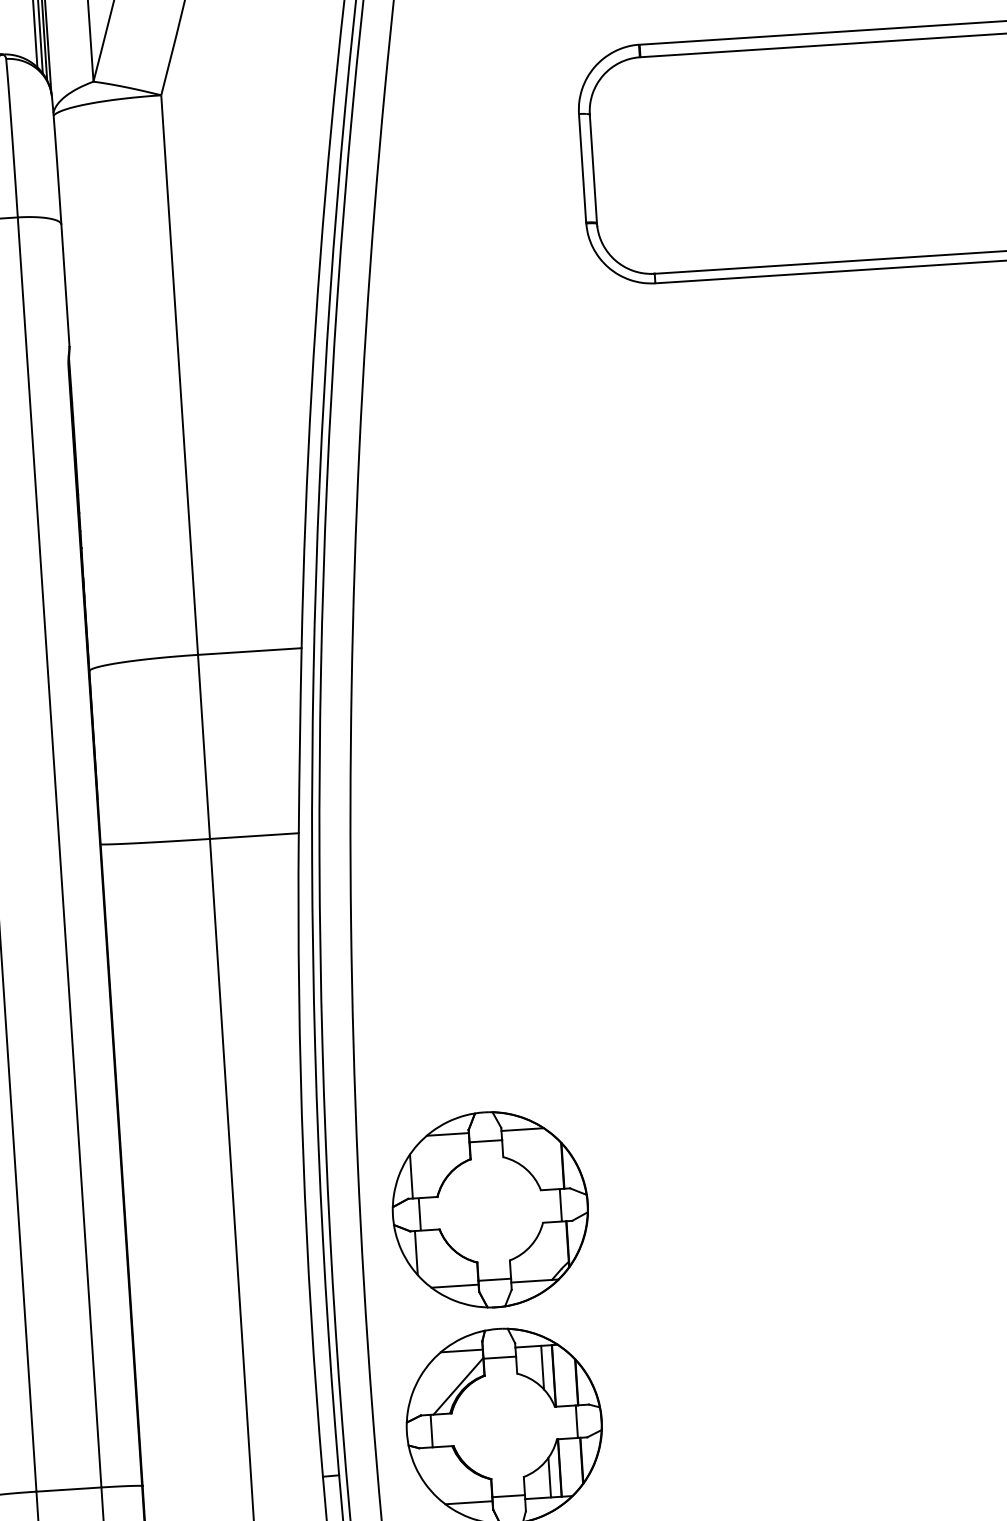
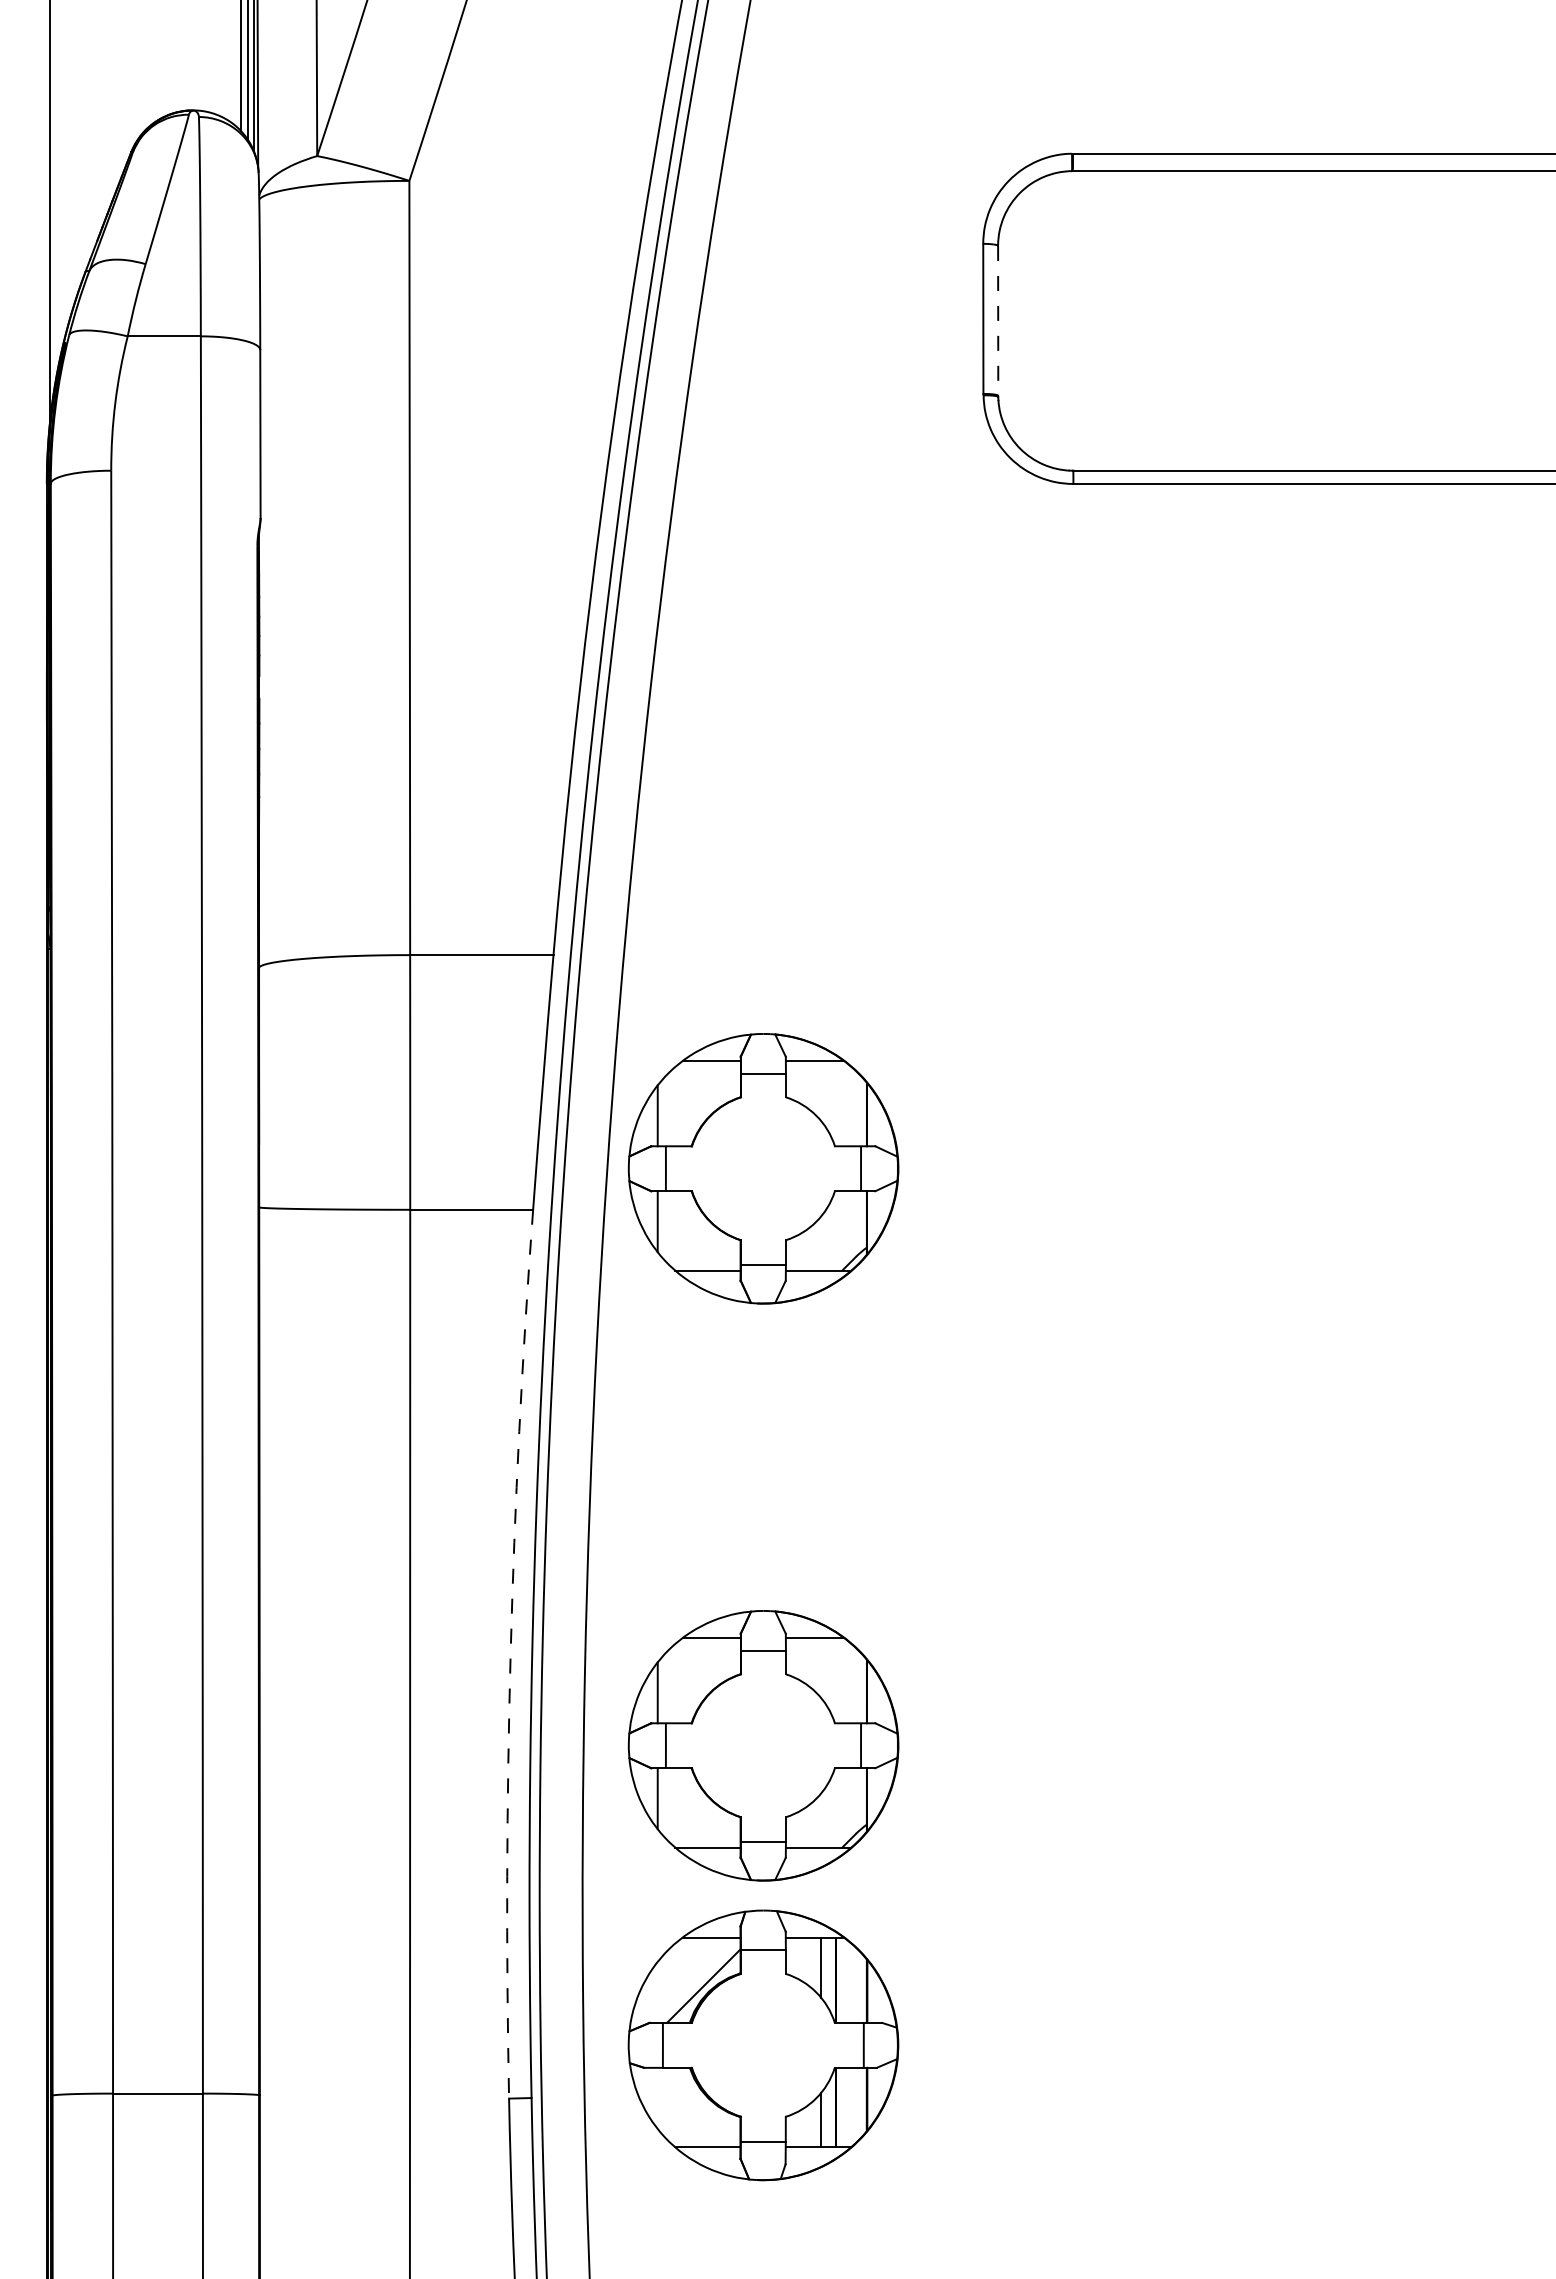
line: (593, 168) -> (998, 320), solid -> dashed
part: (463, 792) -> (763, 1168), added
arc: (303, 1154) -> (510, 1653), solid -> dashed

